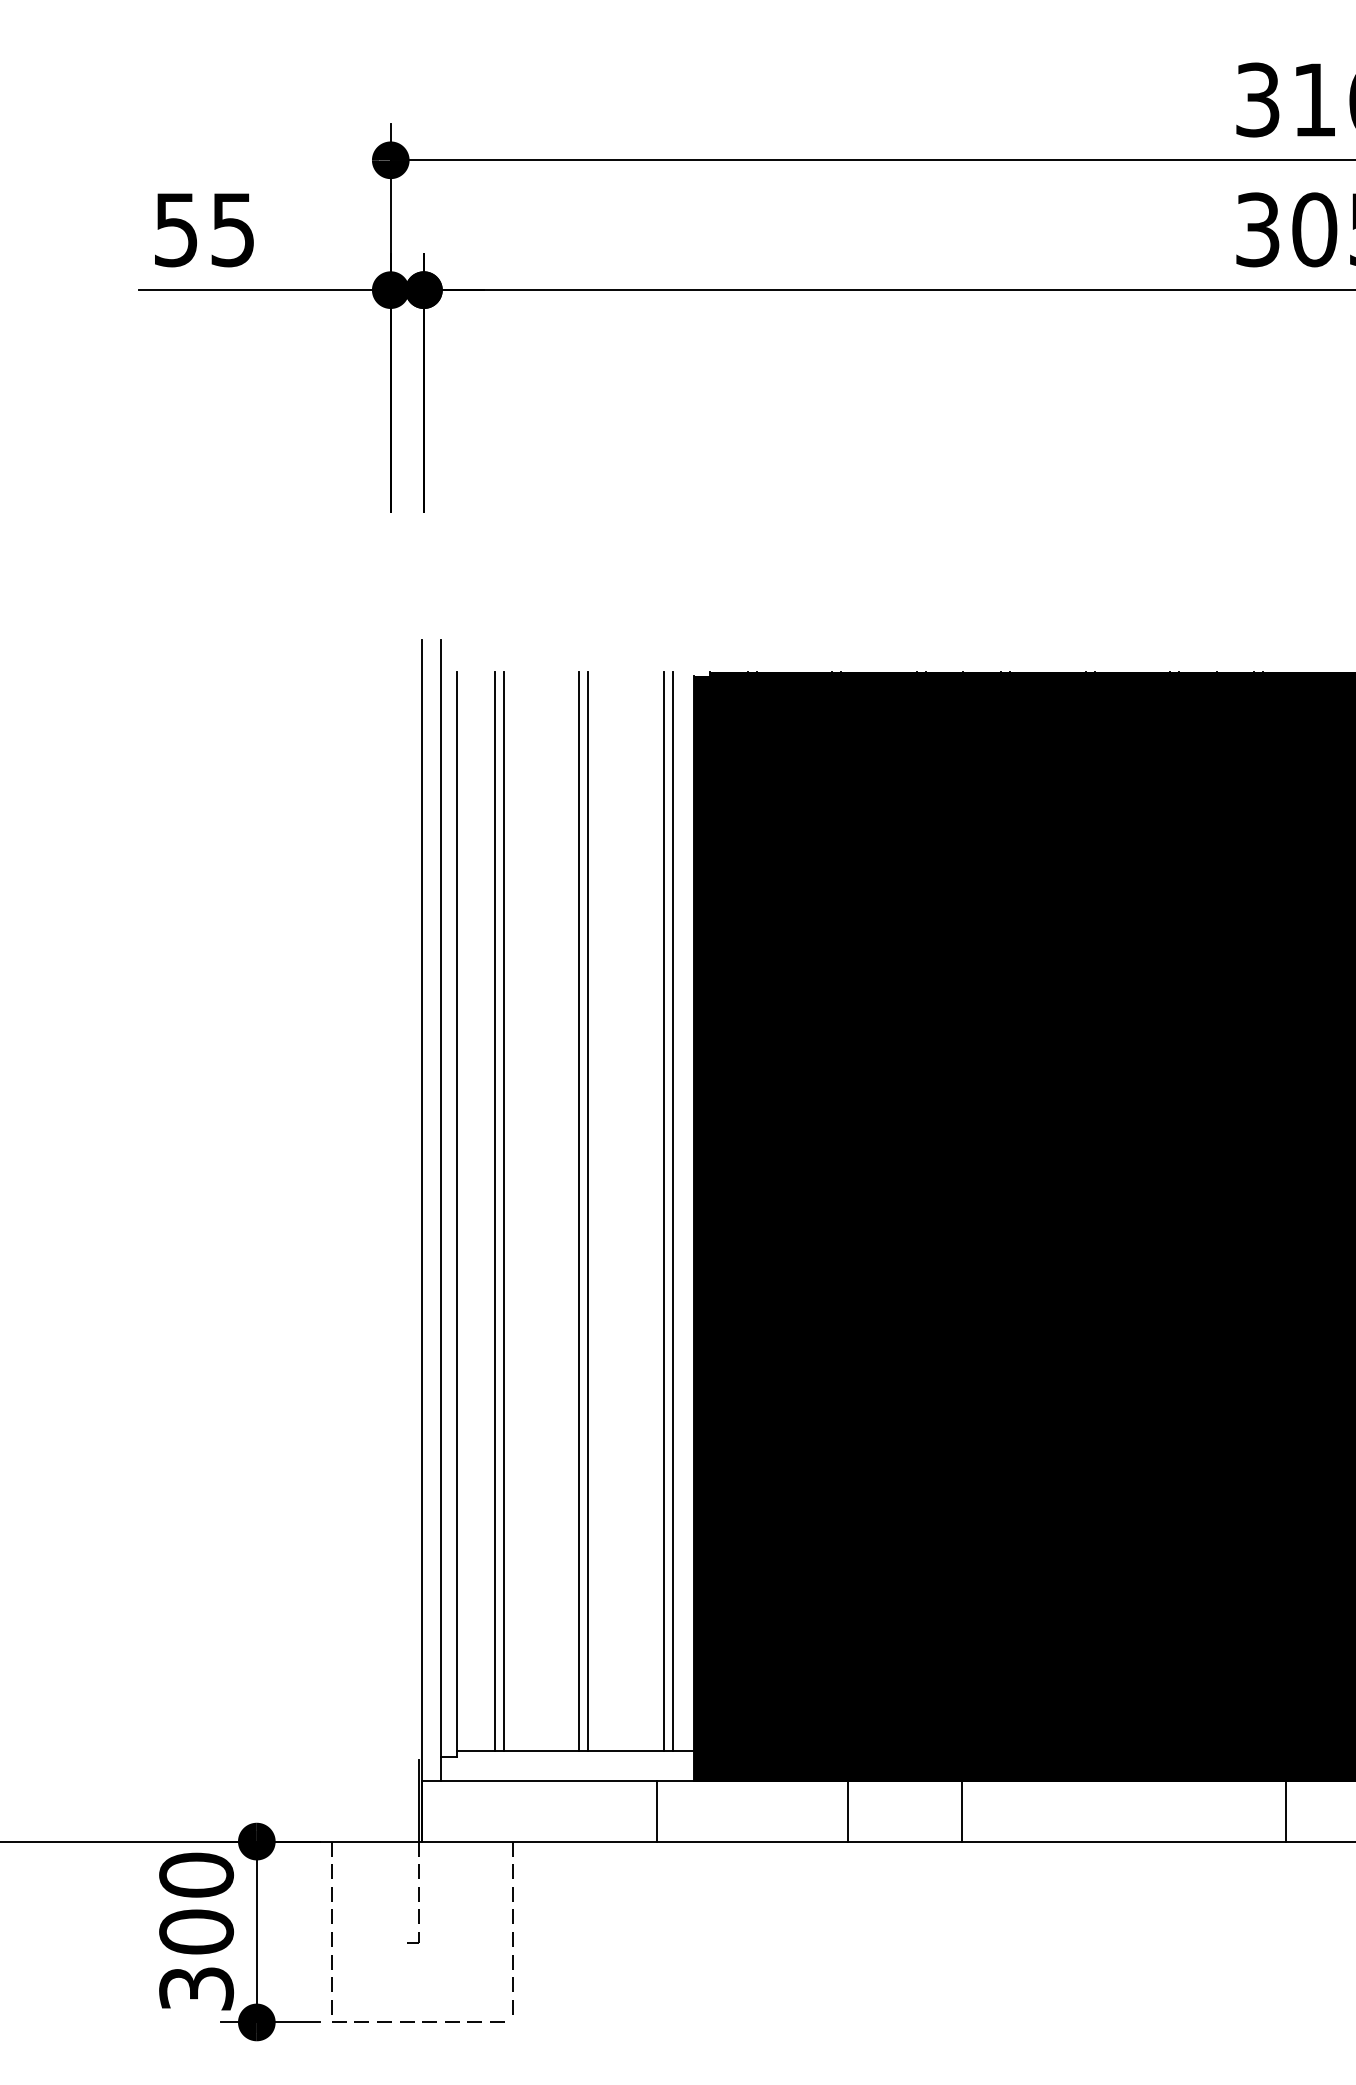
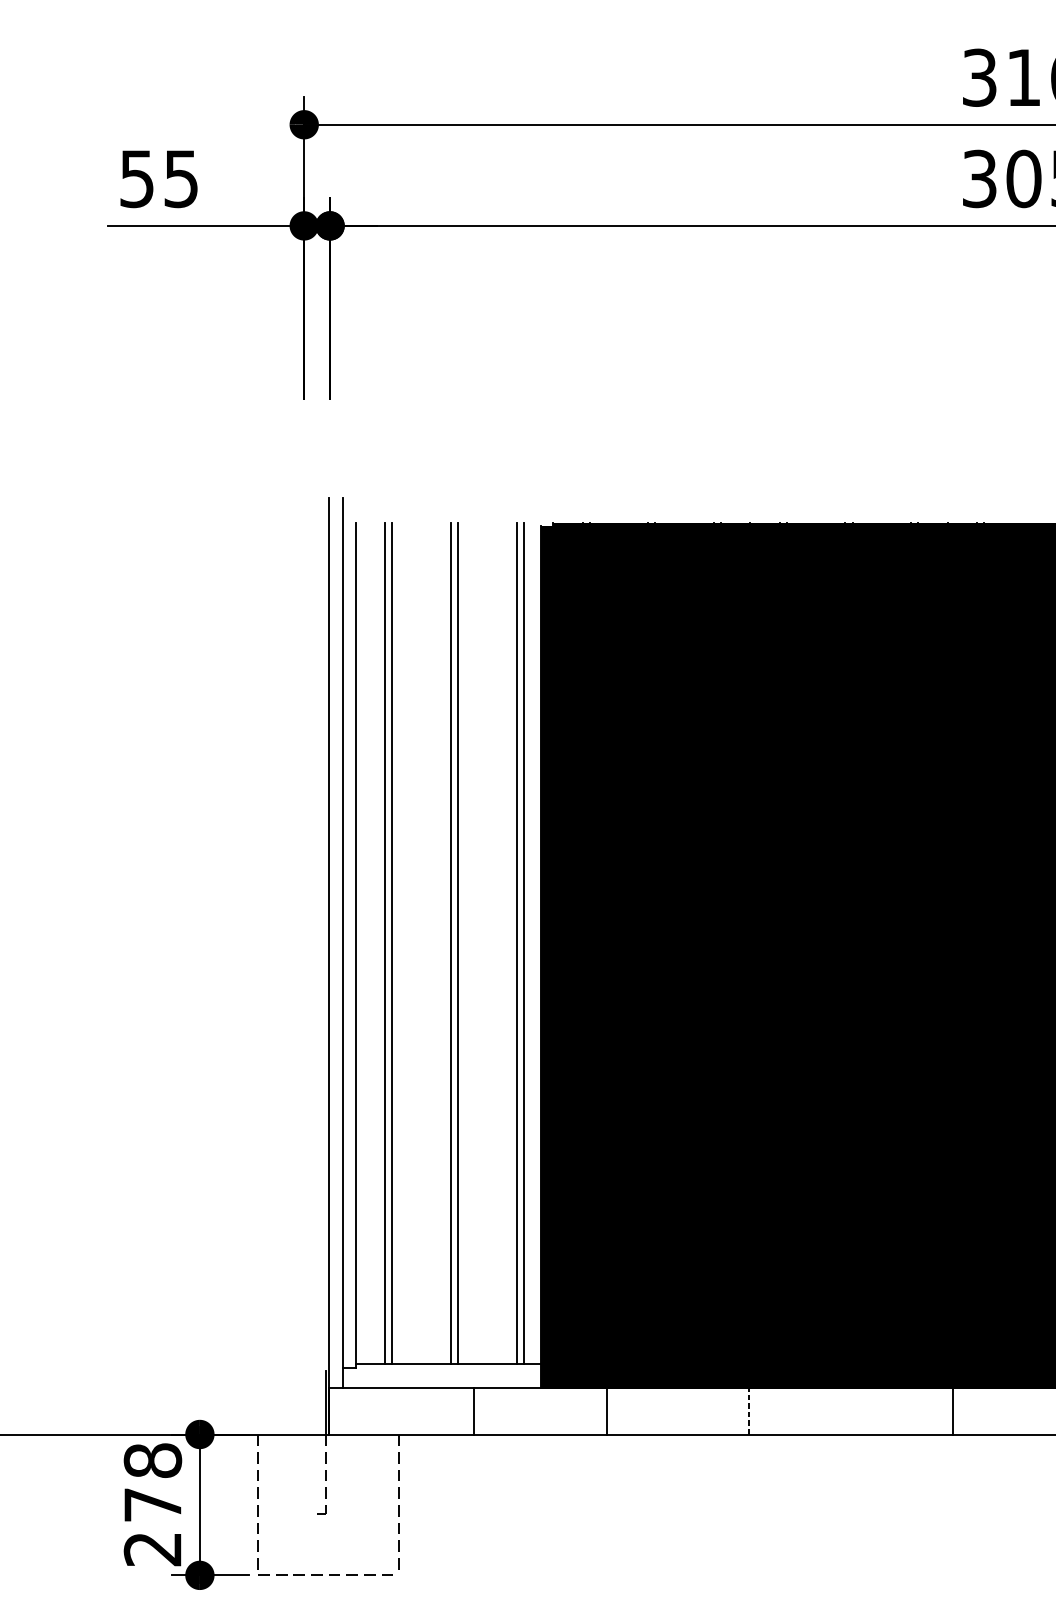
line: (962, 1810) -> (749, 1410), solid -> dashed
line: (657, 1811) -> (474, 1411), moved
line: (847, 1811) -> (607, 1411), moved
line: (1285, 1811) -> (952, 1411), moved
text: (196, 1931) -> (152, 1504), 300 -> 278

